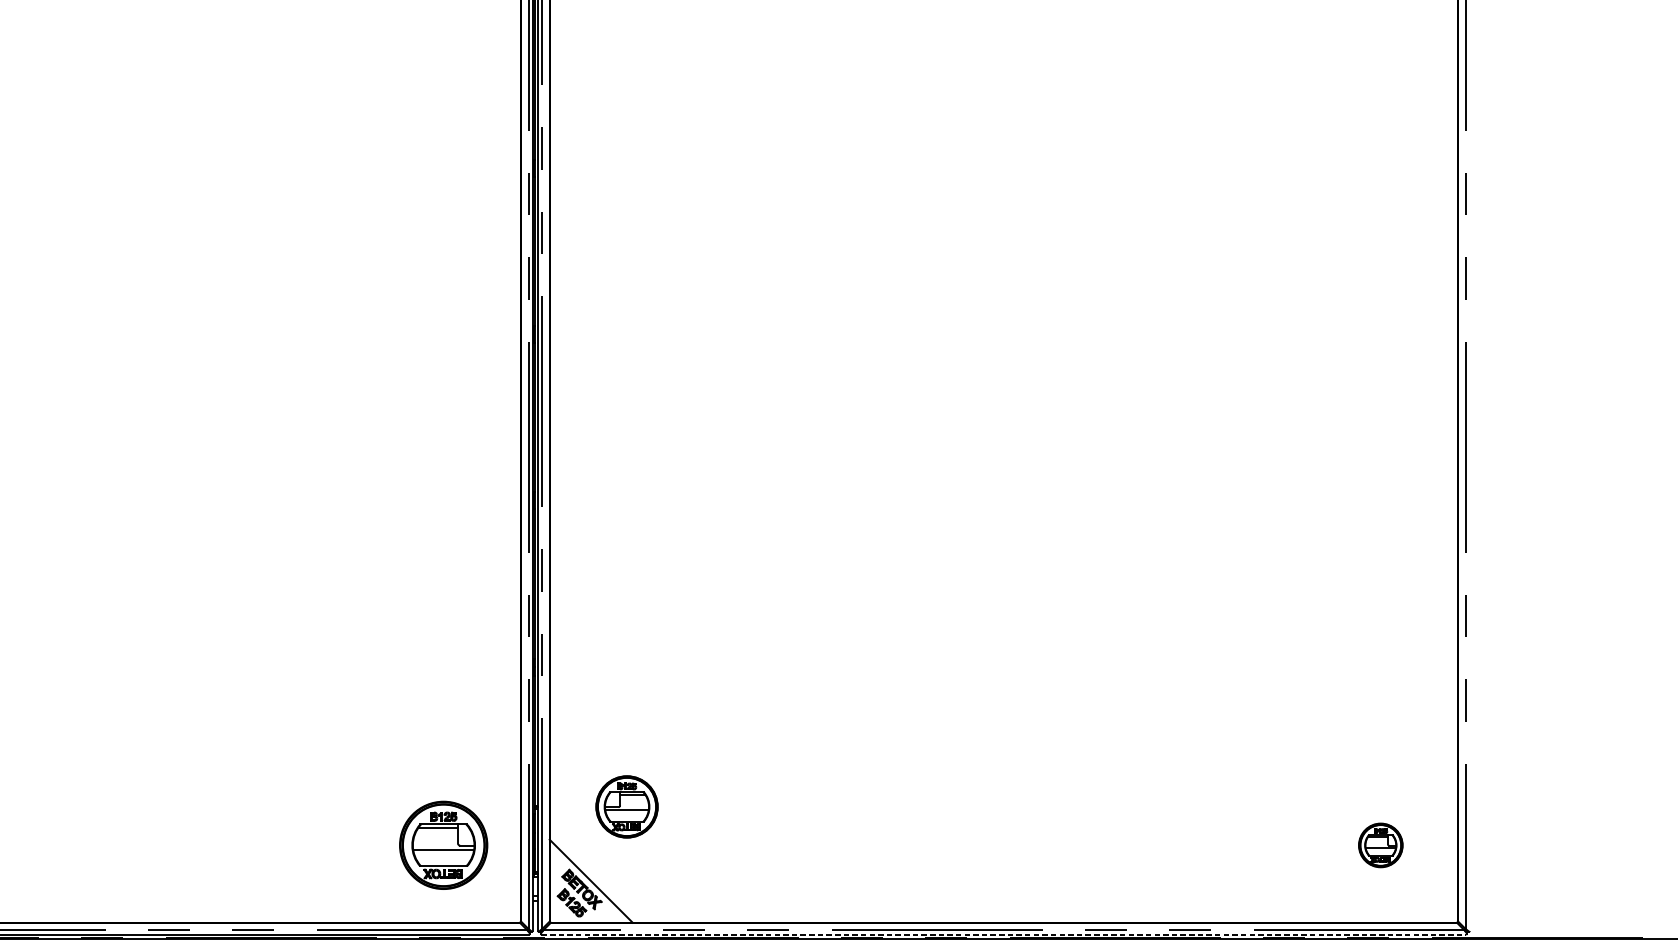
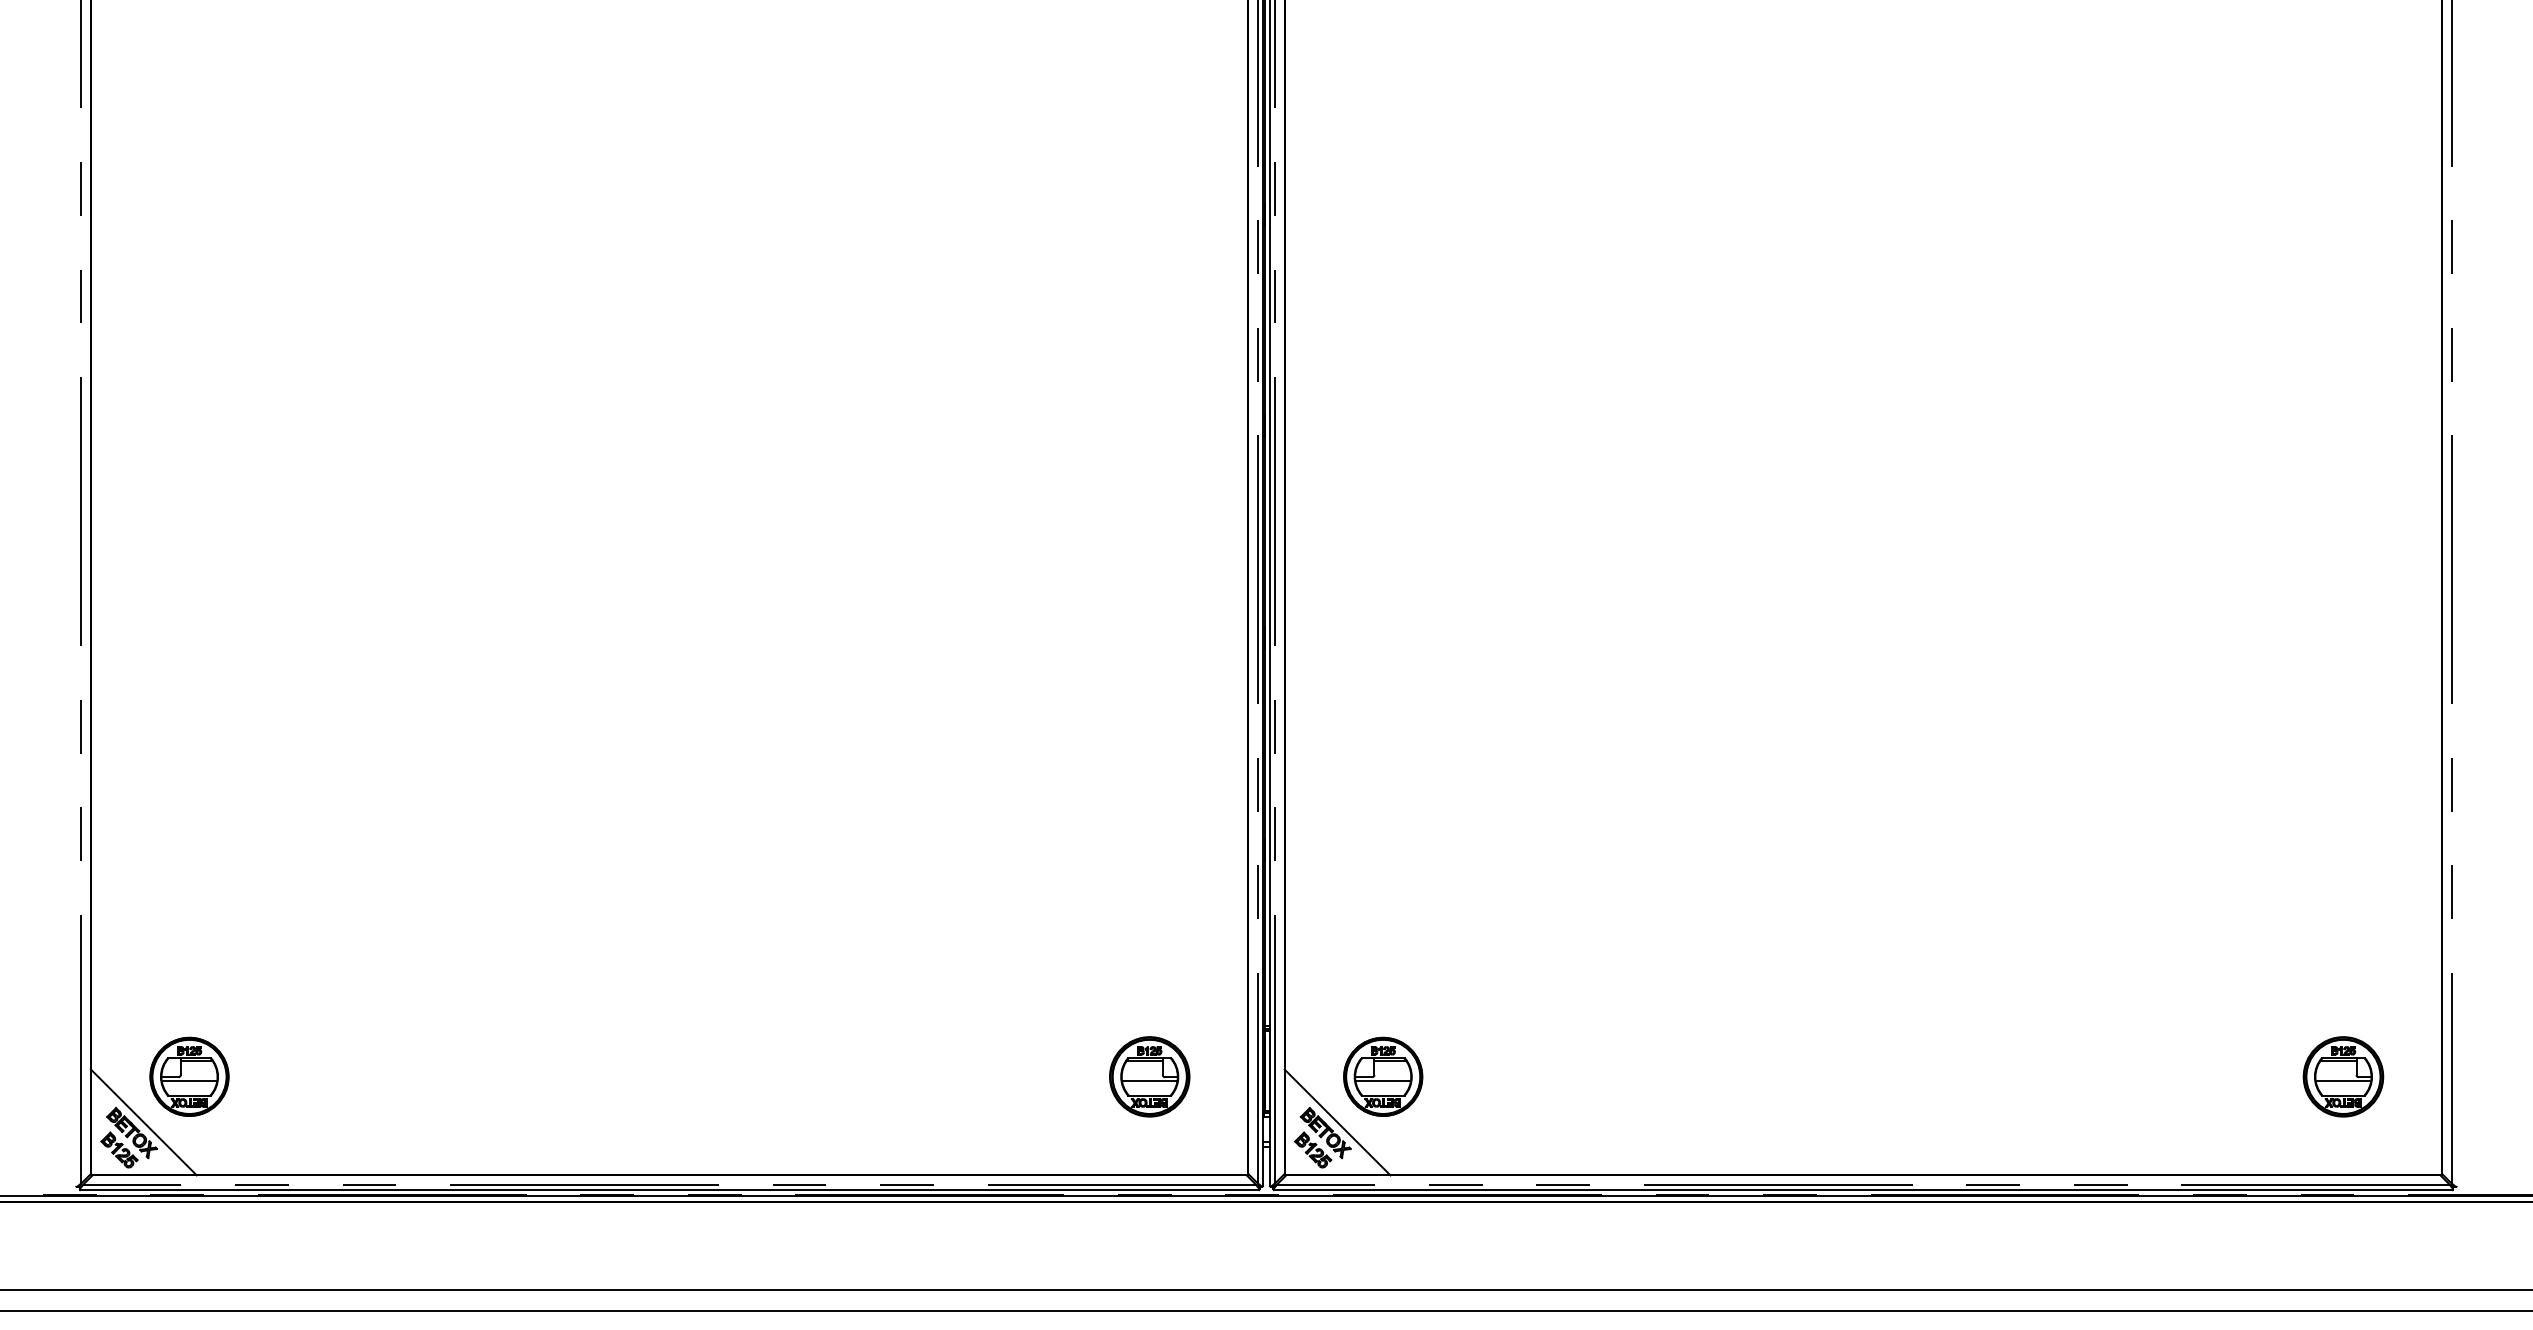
part: (627, 806) -> (1383, 1076), moved
part: (443, 845) -> (1149, 1076), size x0.71
part: (1380, 845) -> (2343, 1076), size x1.43
line: (1004, 934) -> (1863, 1190), dashed -> solid

